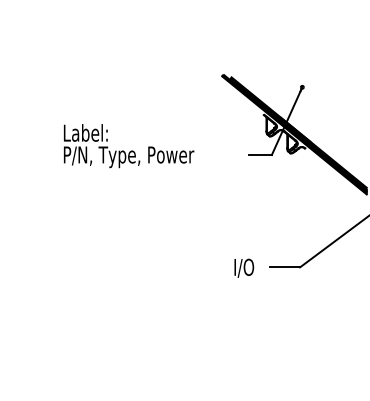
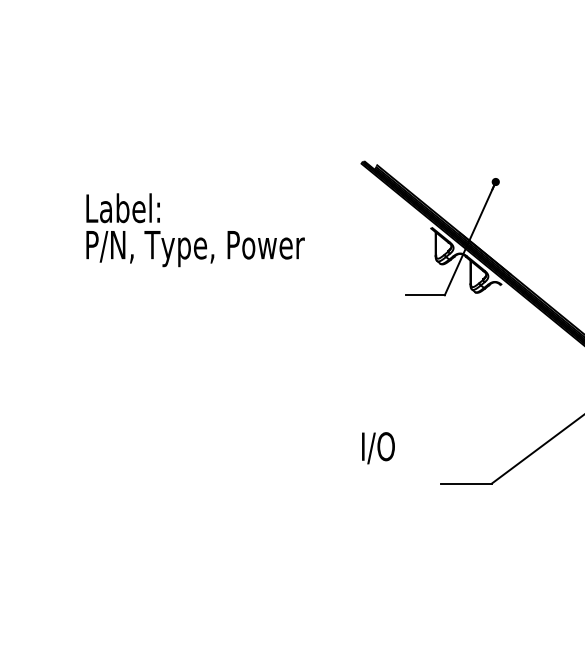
text: (129, 146) -> (196, 230), moved
text: (244, 267) -> (378, 446), moved

